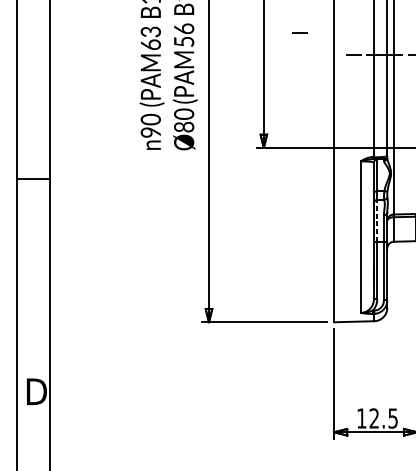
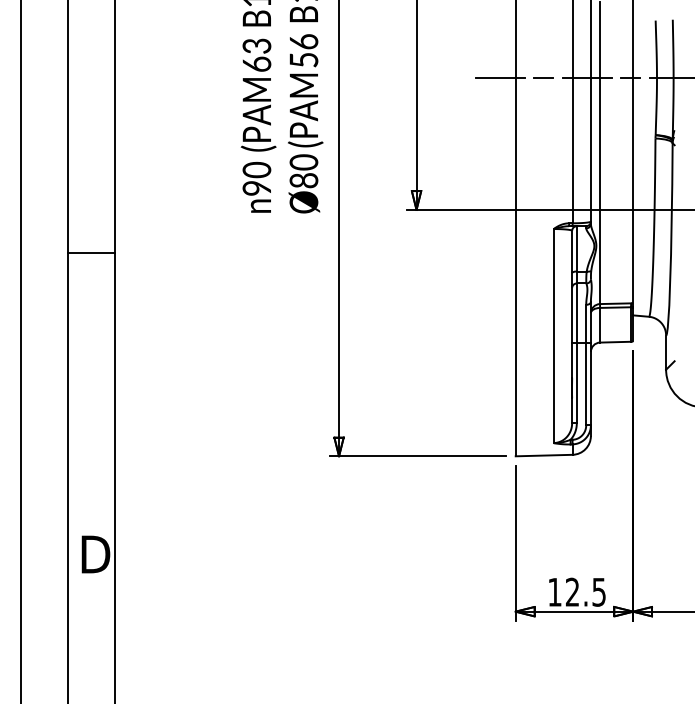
line: (299, 32) -> (467, 46), removed
line: (322, 54) -> (499, 78), added
line: (377, 221) -> (576, 313), dashed -> solid

